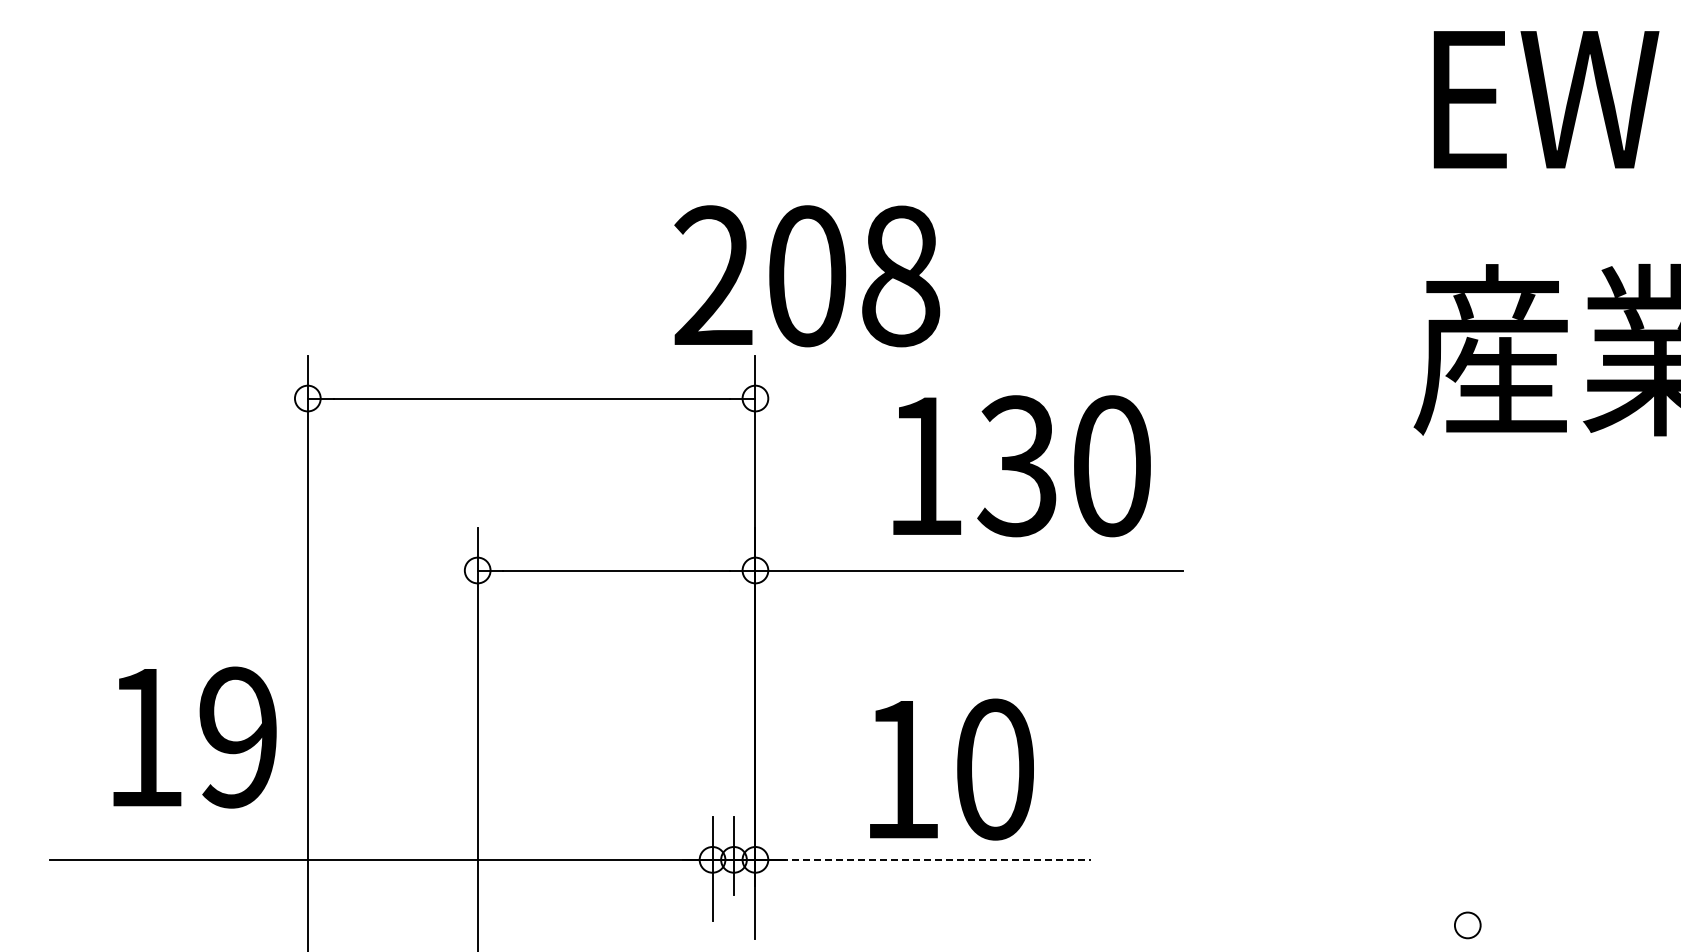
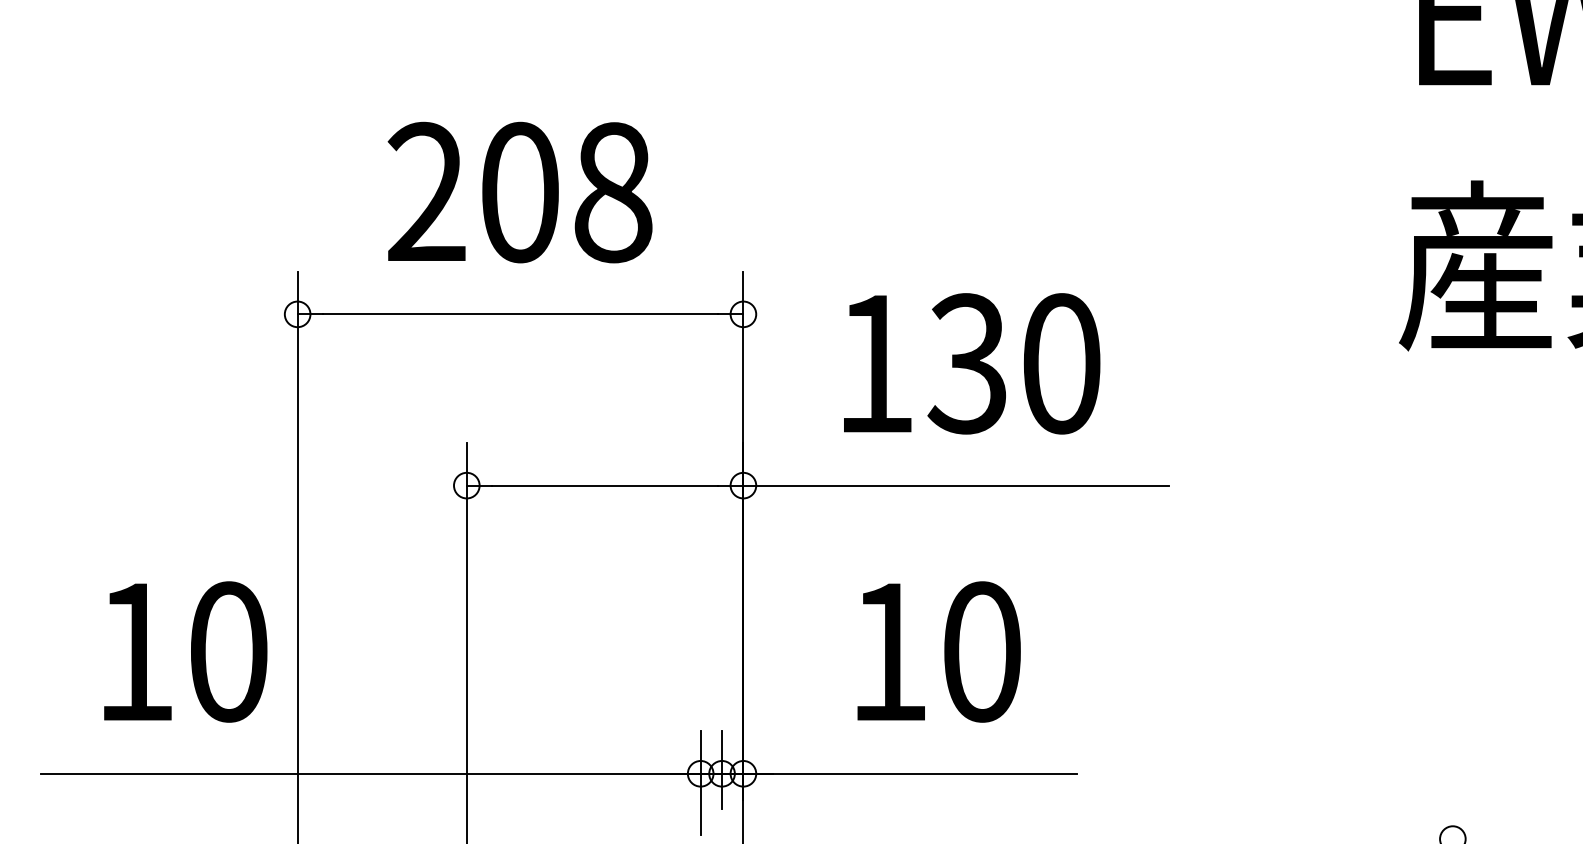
text: (807, 276) -> (520, 192), moved
text: (1021, 466) -> (971, 364), moved
text: (238, 737) -> (228, 651), 19 -> 10
text: (951, 769) -> (938, 651), moved
line: (935, 859) -> (922, 773), dashed -> solid

